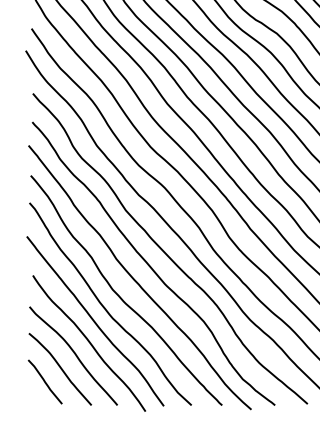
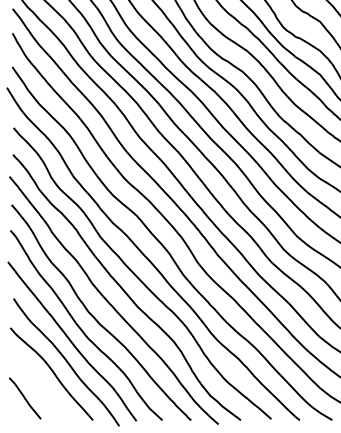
curve: (60, 369) -> (39, 386), removed

